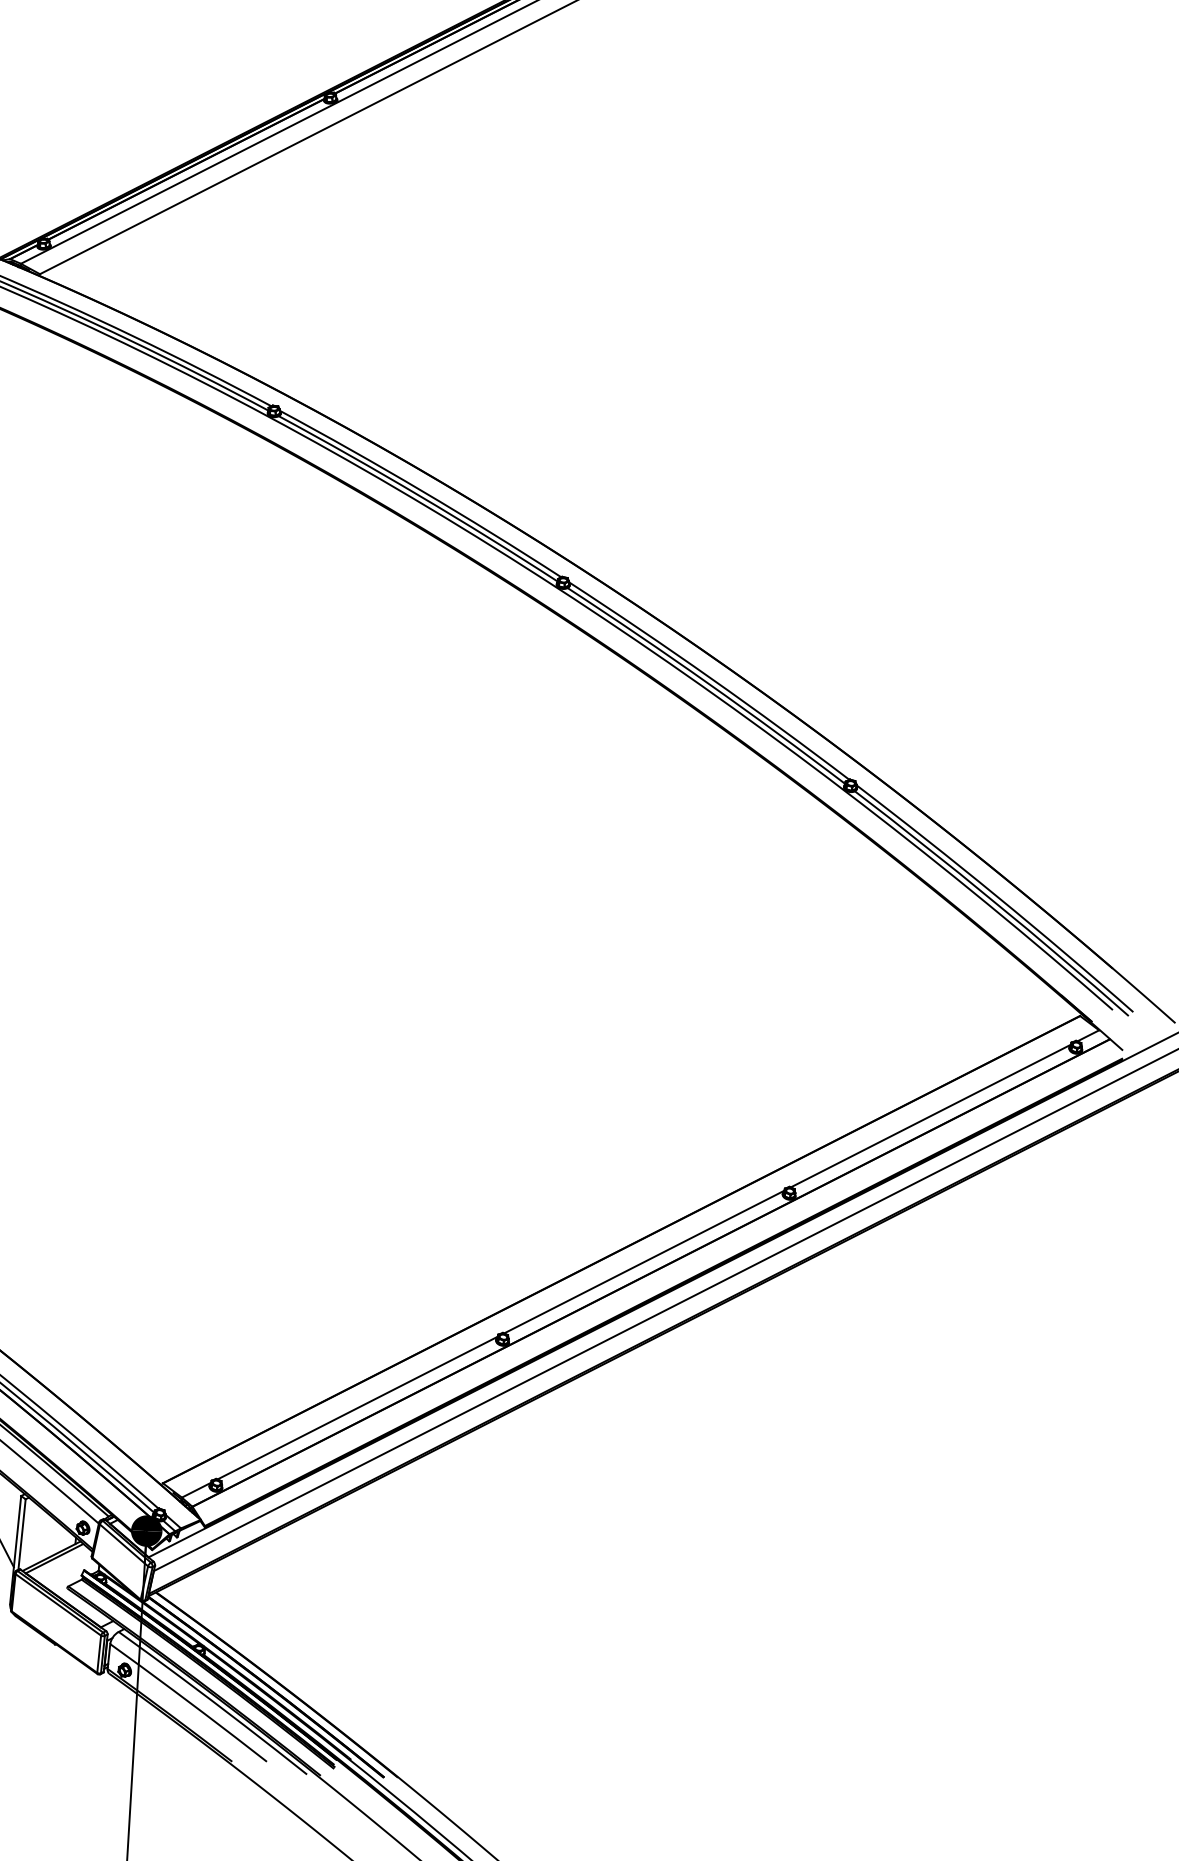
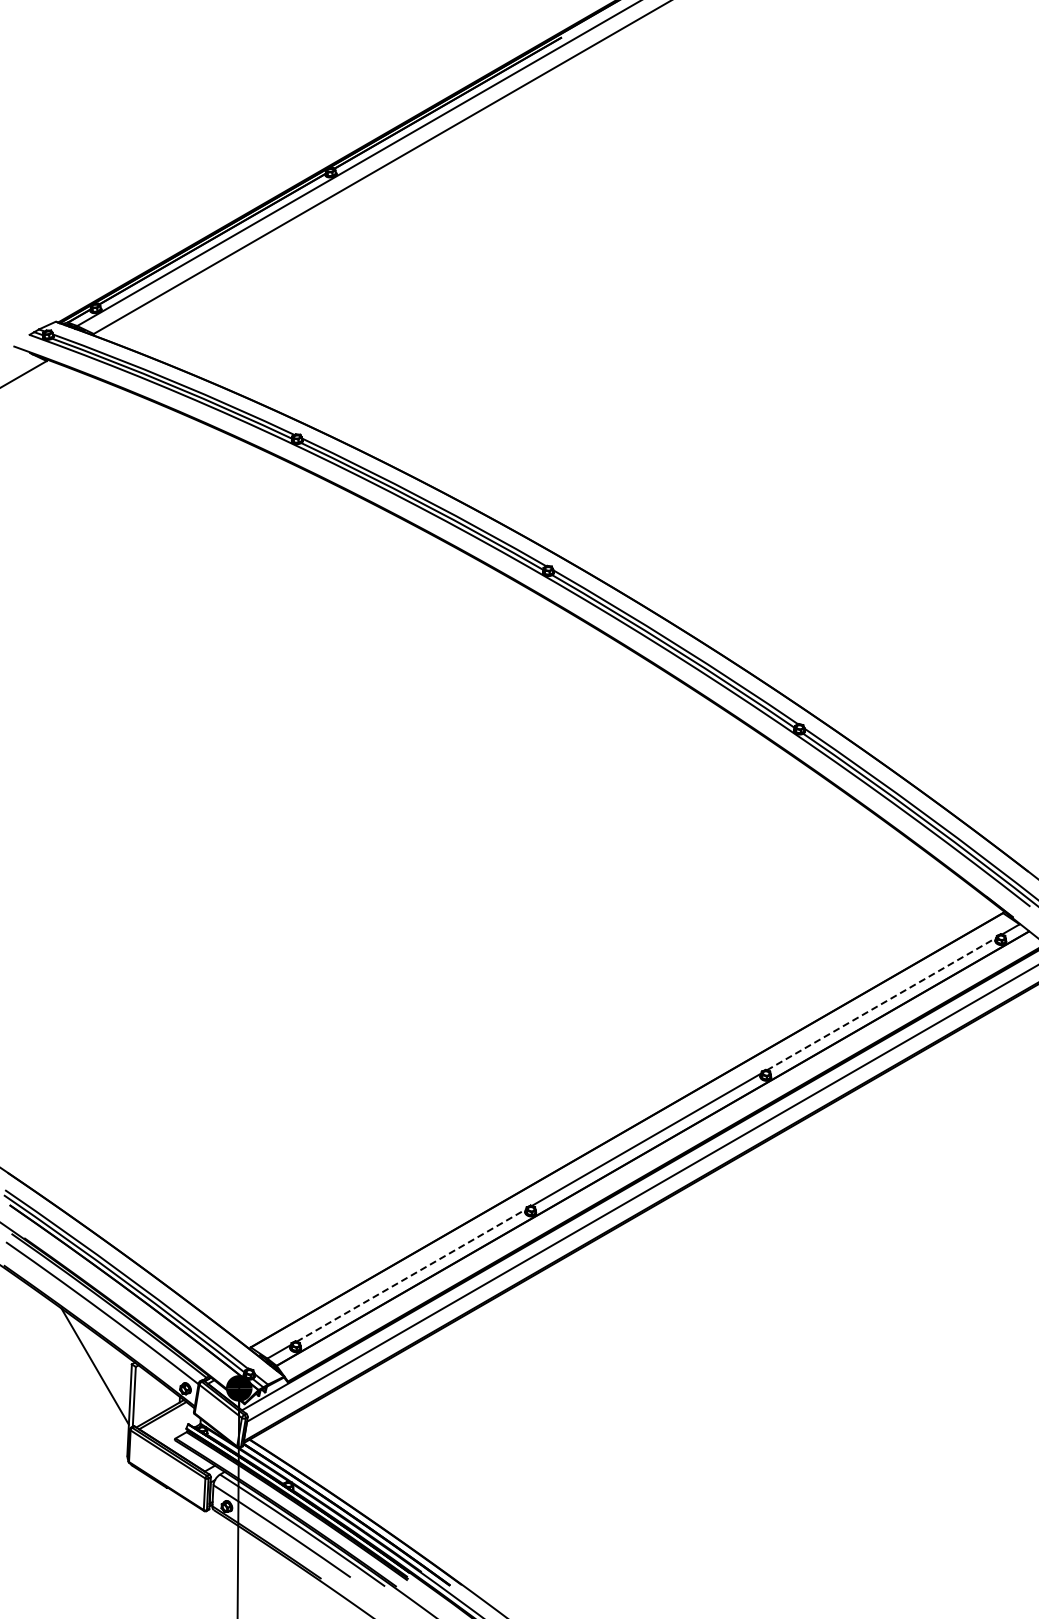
line: (930, 1116) -> (881, 1004), solid -> dashed
line: (357, 1408) -> (411, 1275), solid -> dashed

